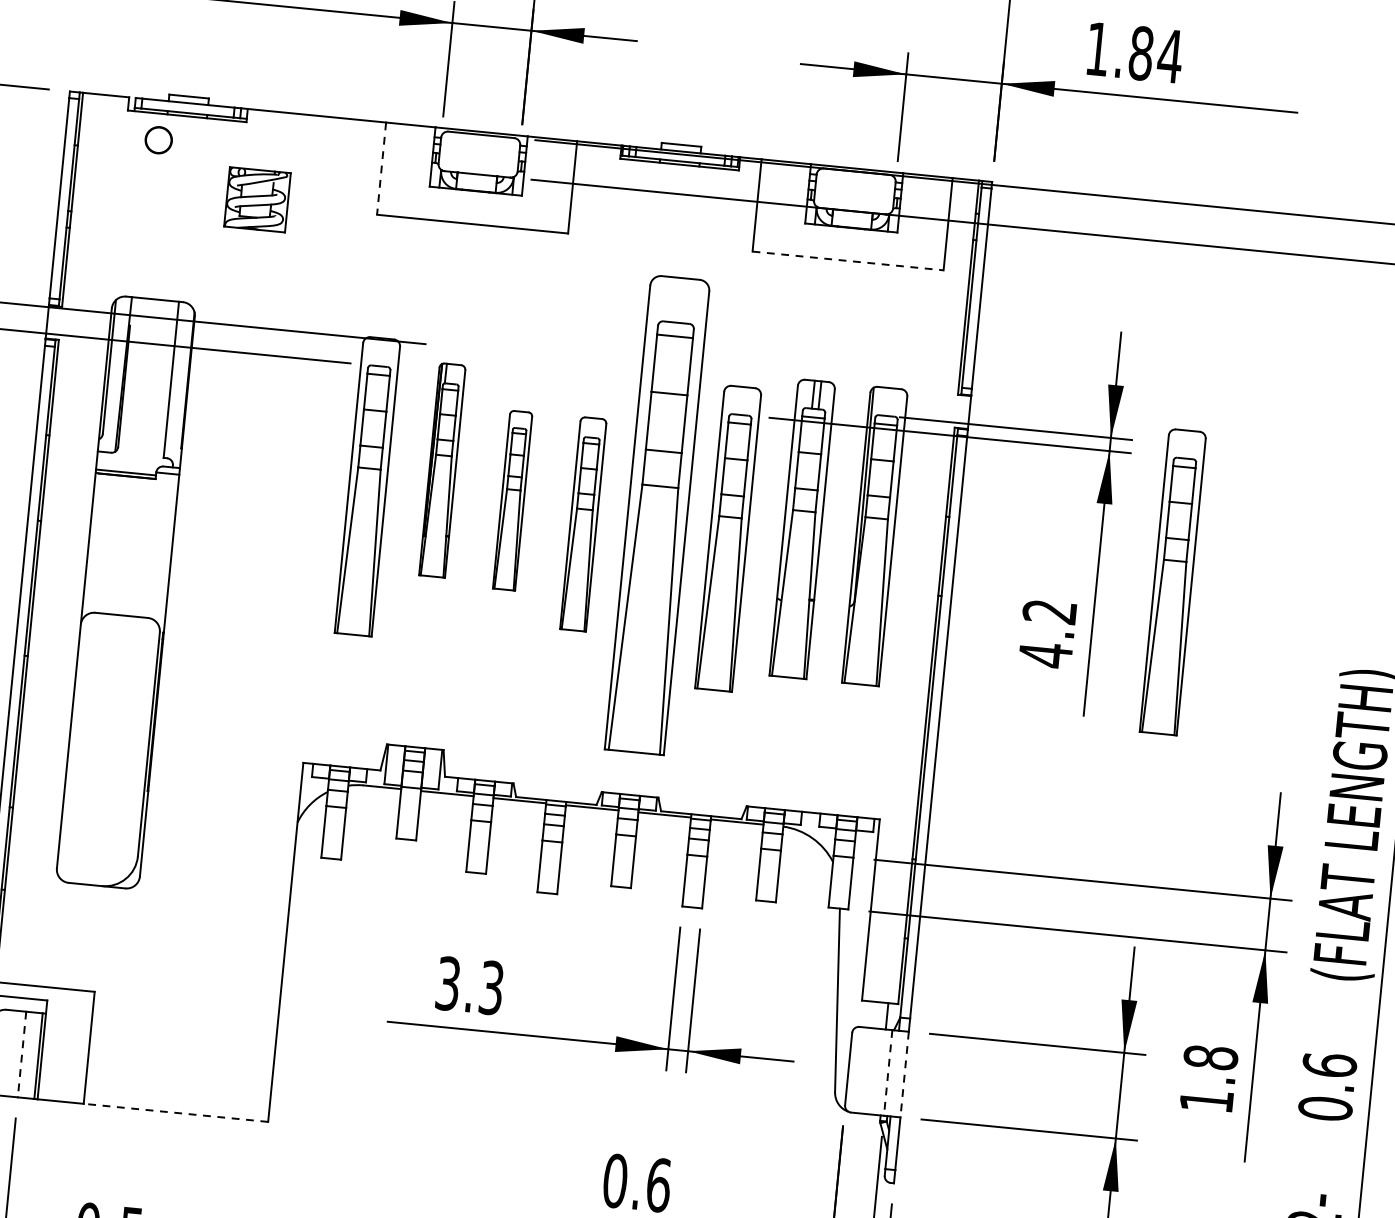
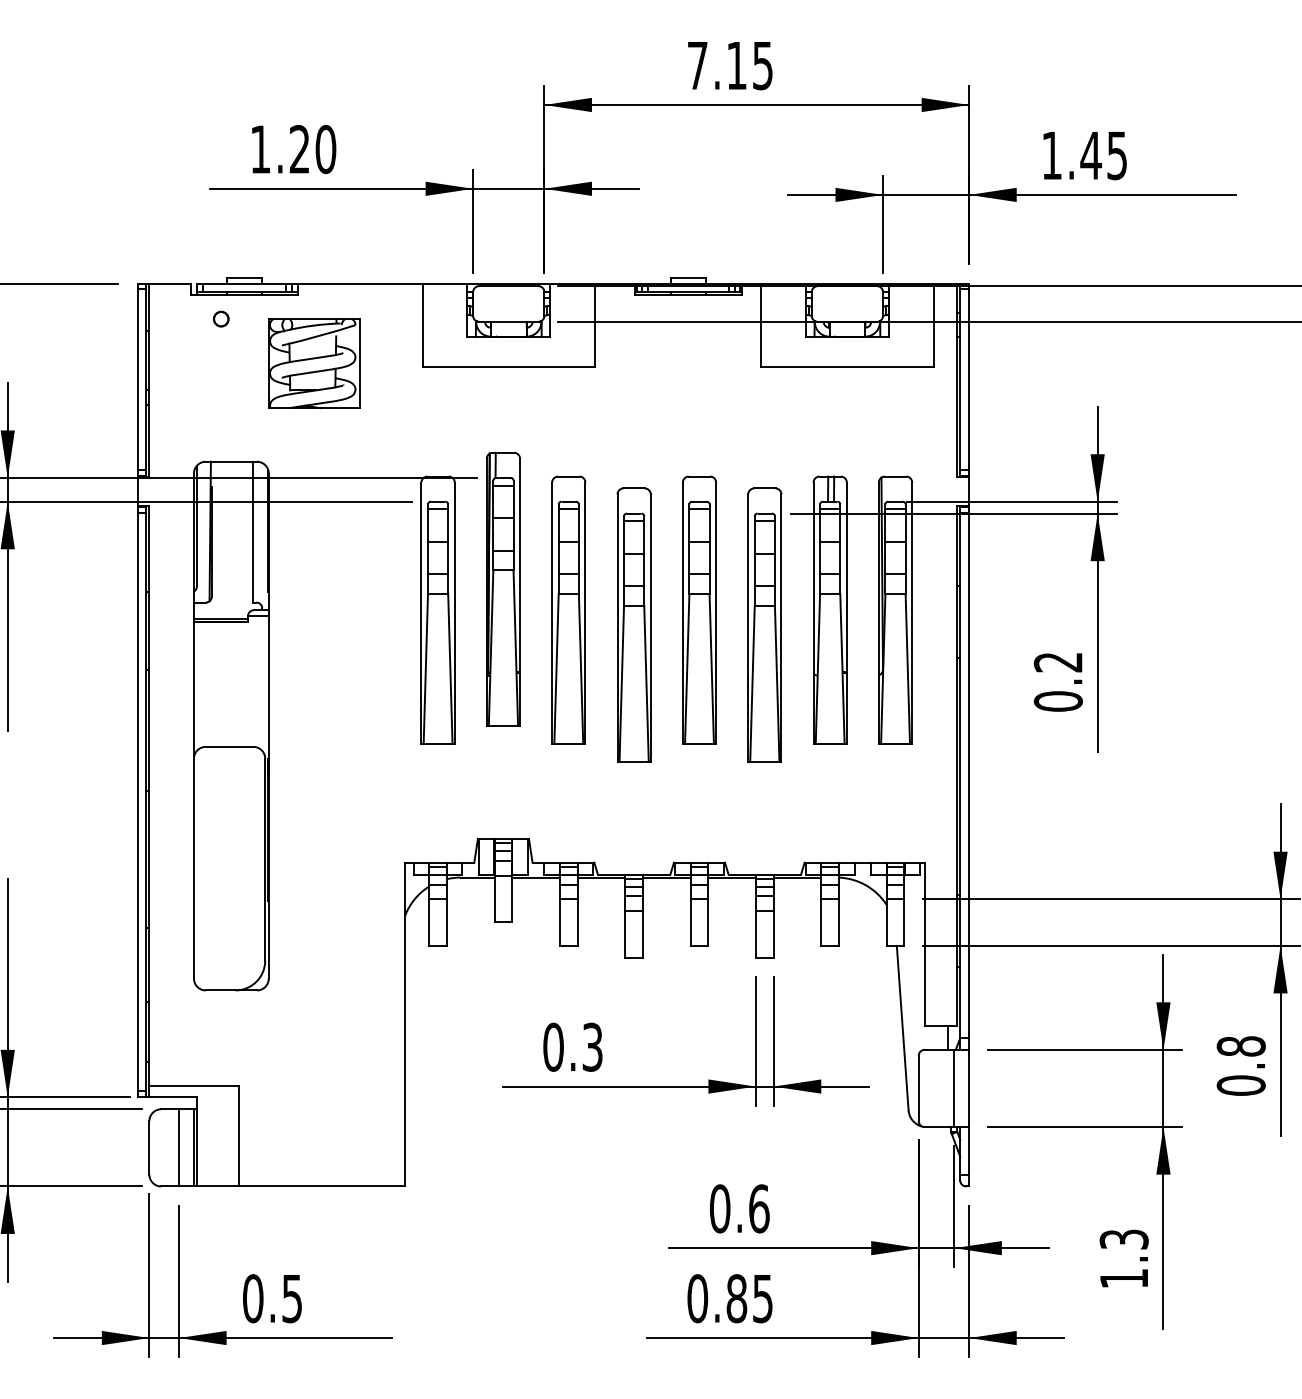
text: (1156, 54) -> (1104, 155), 1.84 -> 1.45
part: (159, 139) -> (221, 318), size x0.62
line: (381, 169) -> (422, 325), dashed -> solid
part: (257, 199) -> (314, 363), size x1.67
line: (848, 260) -> (847, 366), dashed -> solid
part: (442, 469) -> (503, 588), size x1.43
part: (512, 499) -> (568, 609), size x1.67
part: (657, 514) -> (699, 609), size x0.62
part: (582, 523) -> (633, 624), size x1.43
part: (1172, 581) -> (1165, 624), removed
text: (1045, 655) -> (1058, 701), 4.2 -> 0.2
text: (448, 982) -> (553, 1046), 3.3 -> 0.3
line: (22, 1054) -> (179, 1147), dashed -> solid
line: (888, 1073) -> (954, 1088), dashed -> solid
line: (904, 1074) -> (969, 1088), dashed -> solid
text: (1205, 1100) -> (1240, 1085), 1.8 -> 0.8
line: (175, 1112) -> (321, 1186), dashed -> solid

